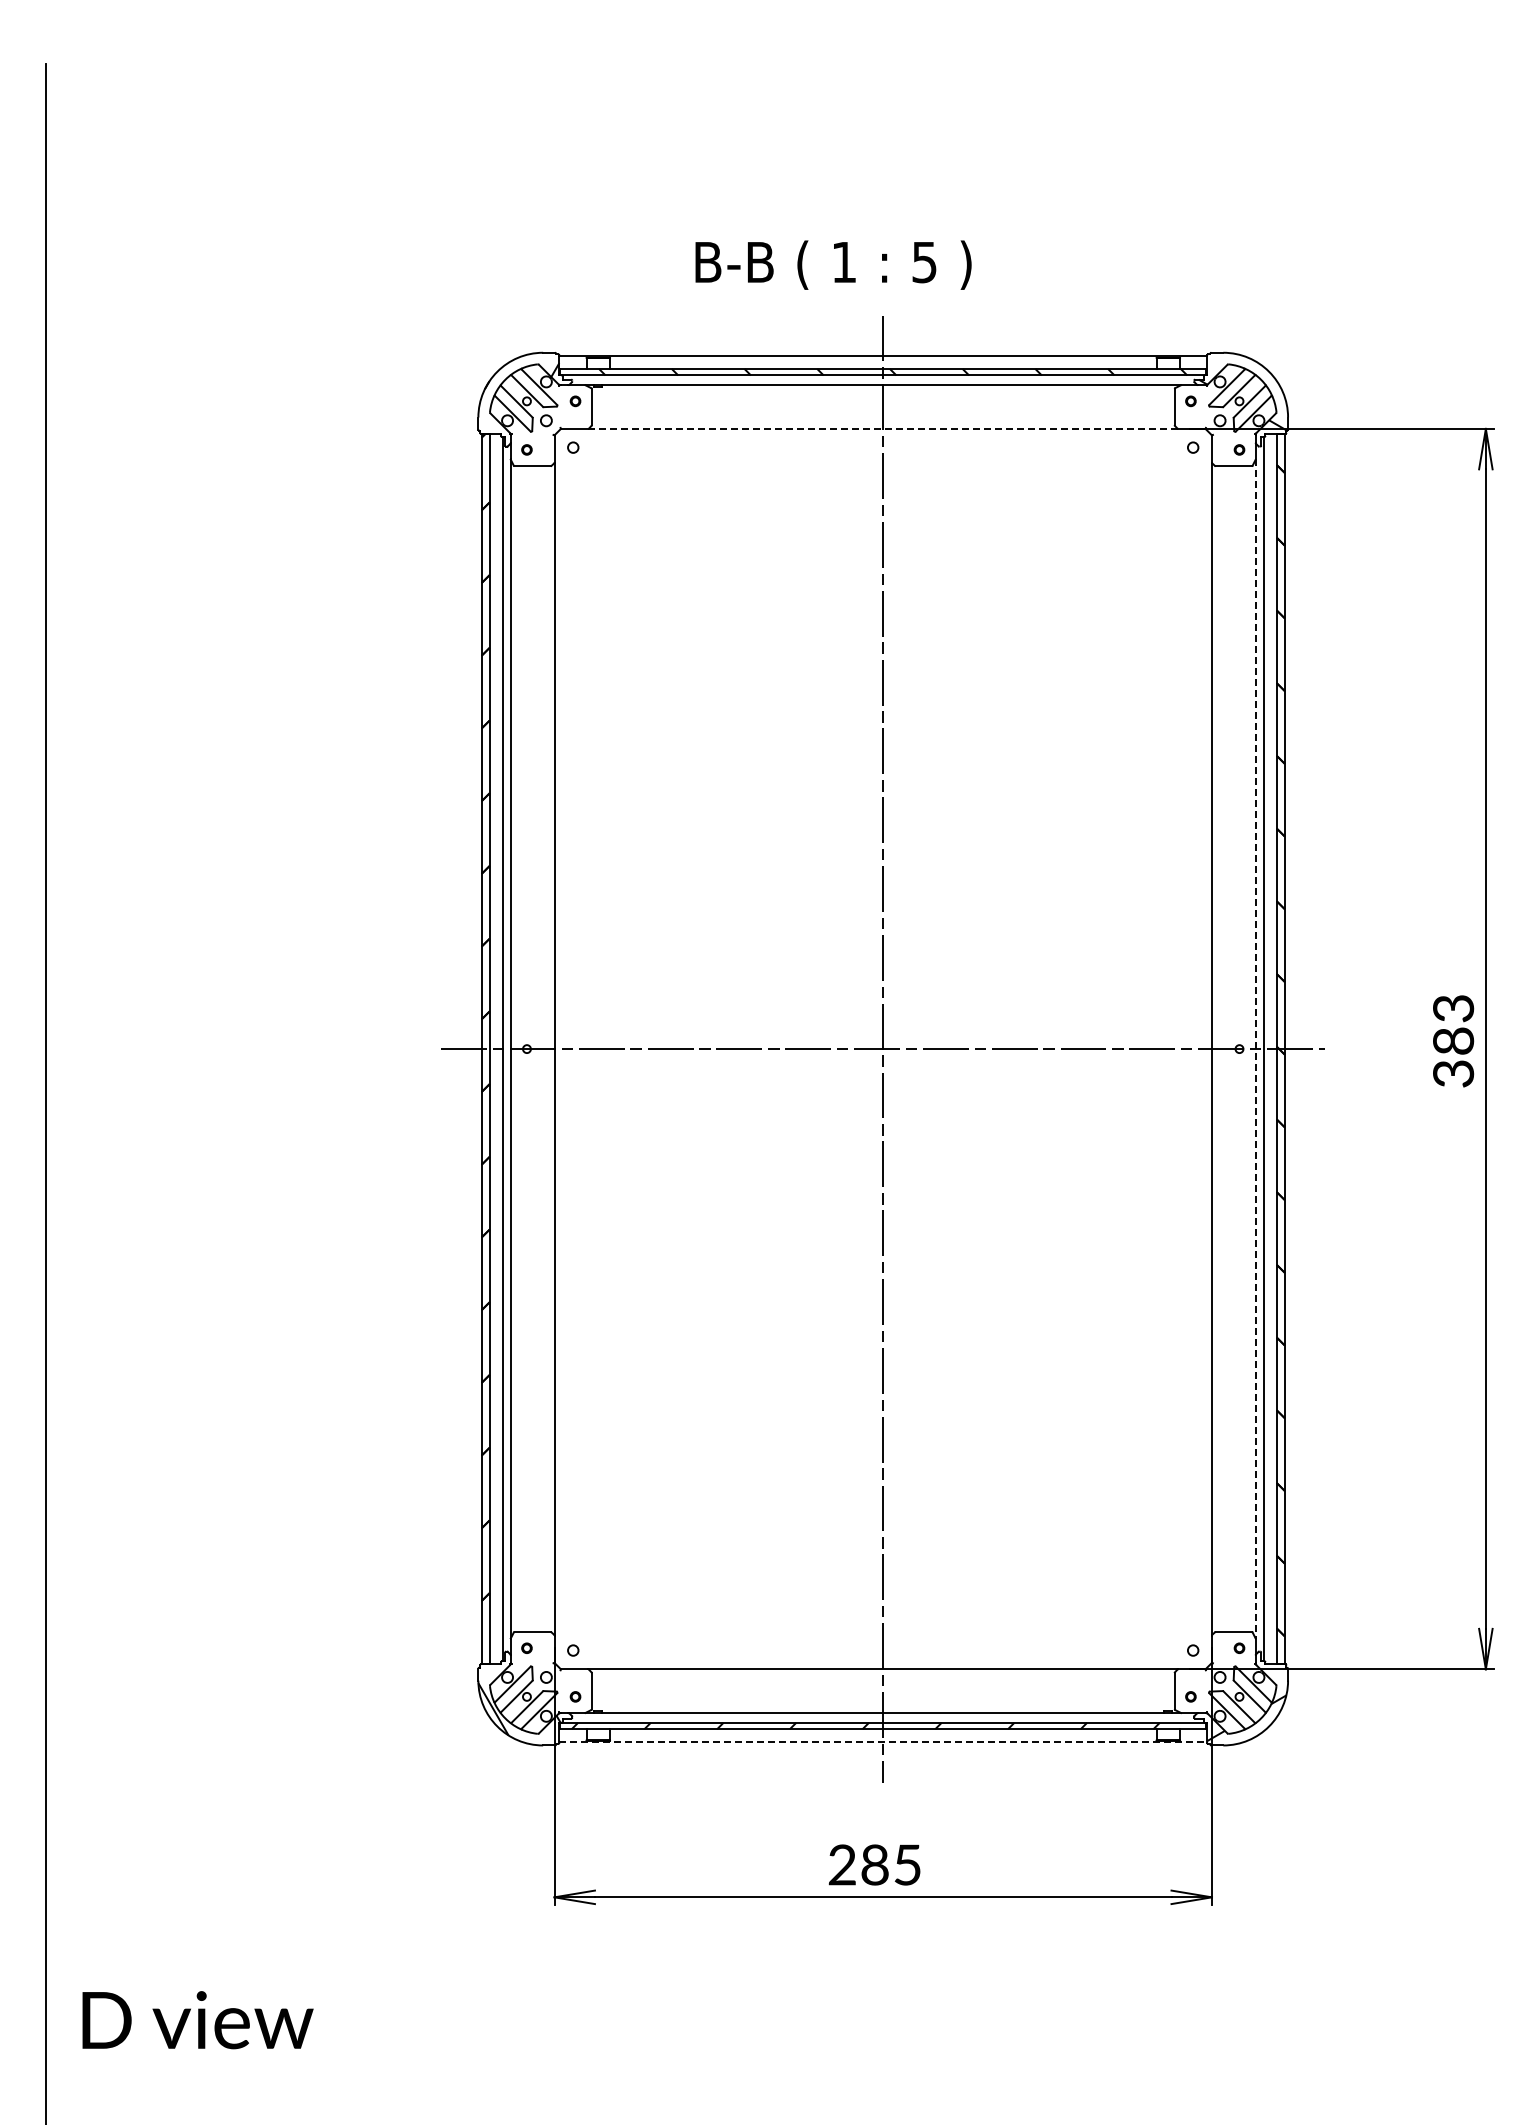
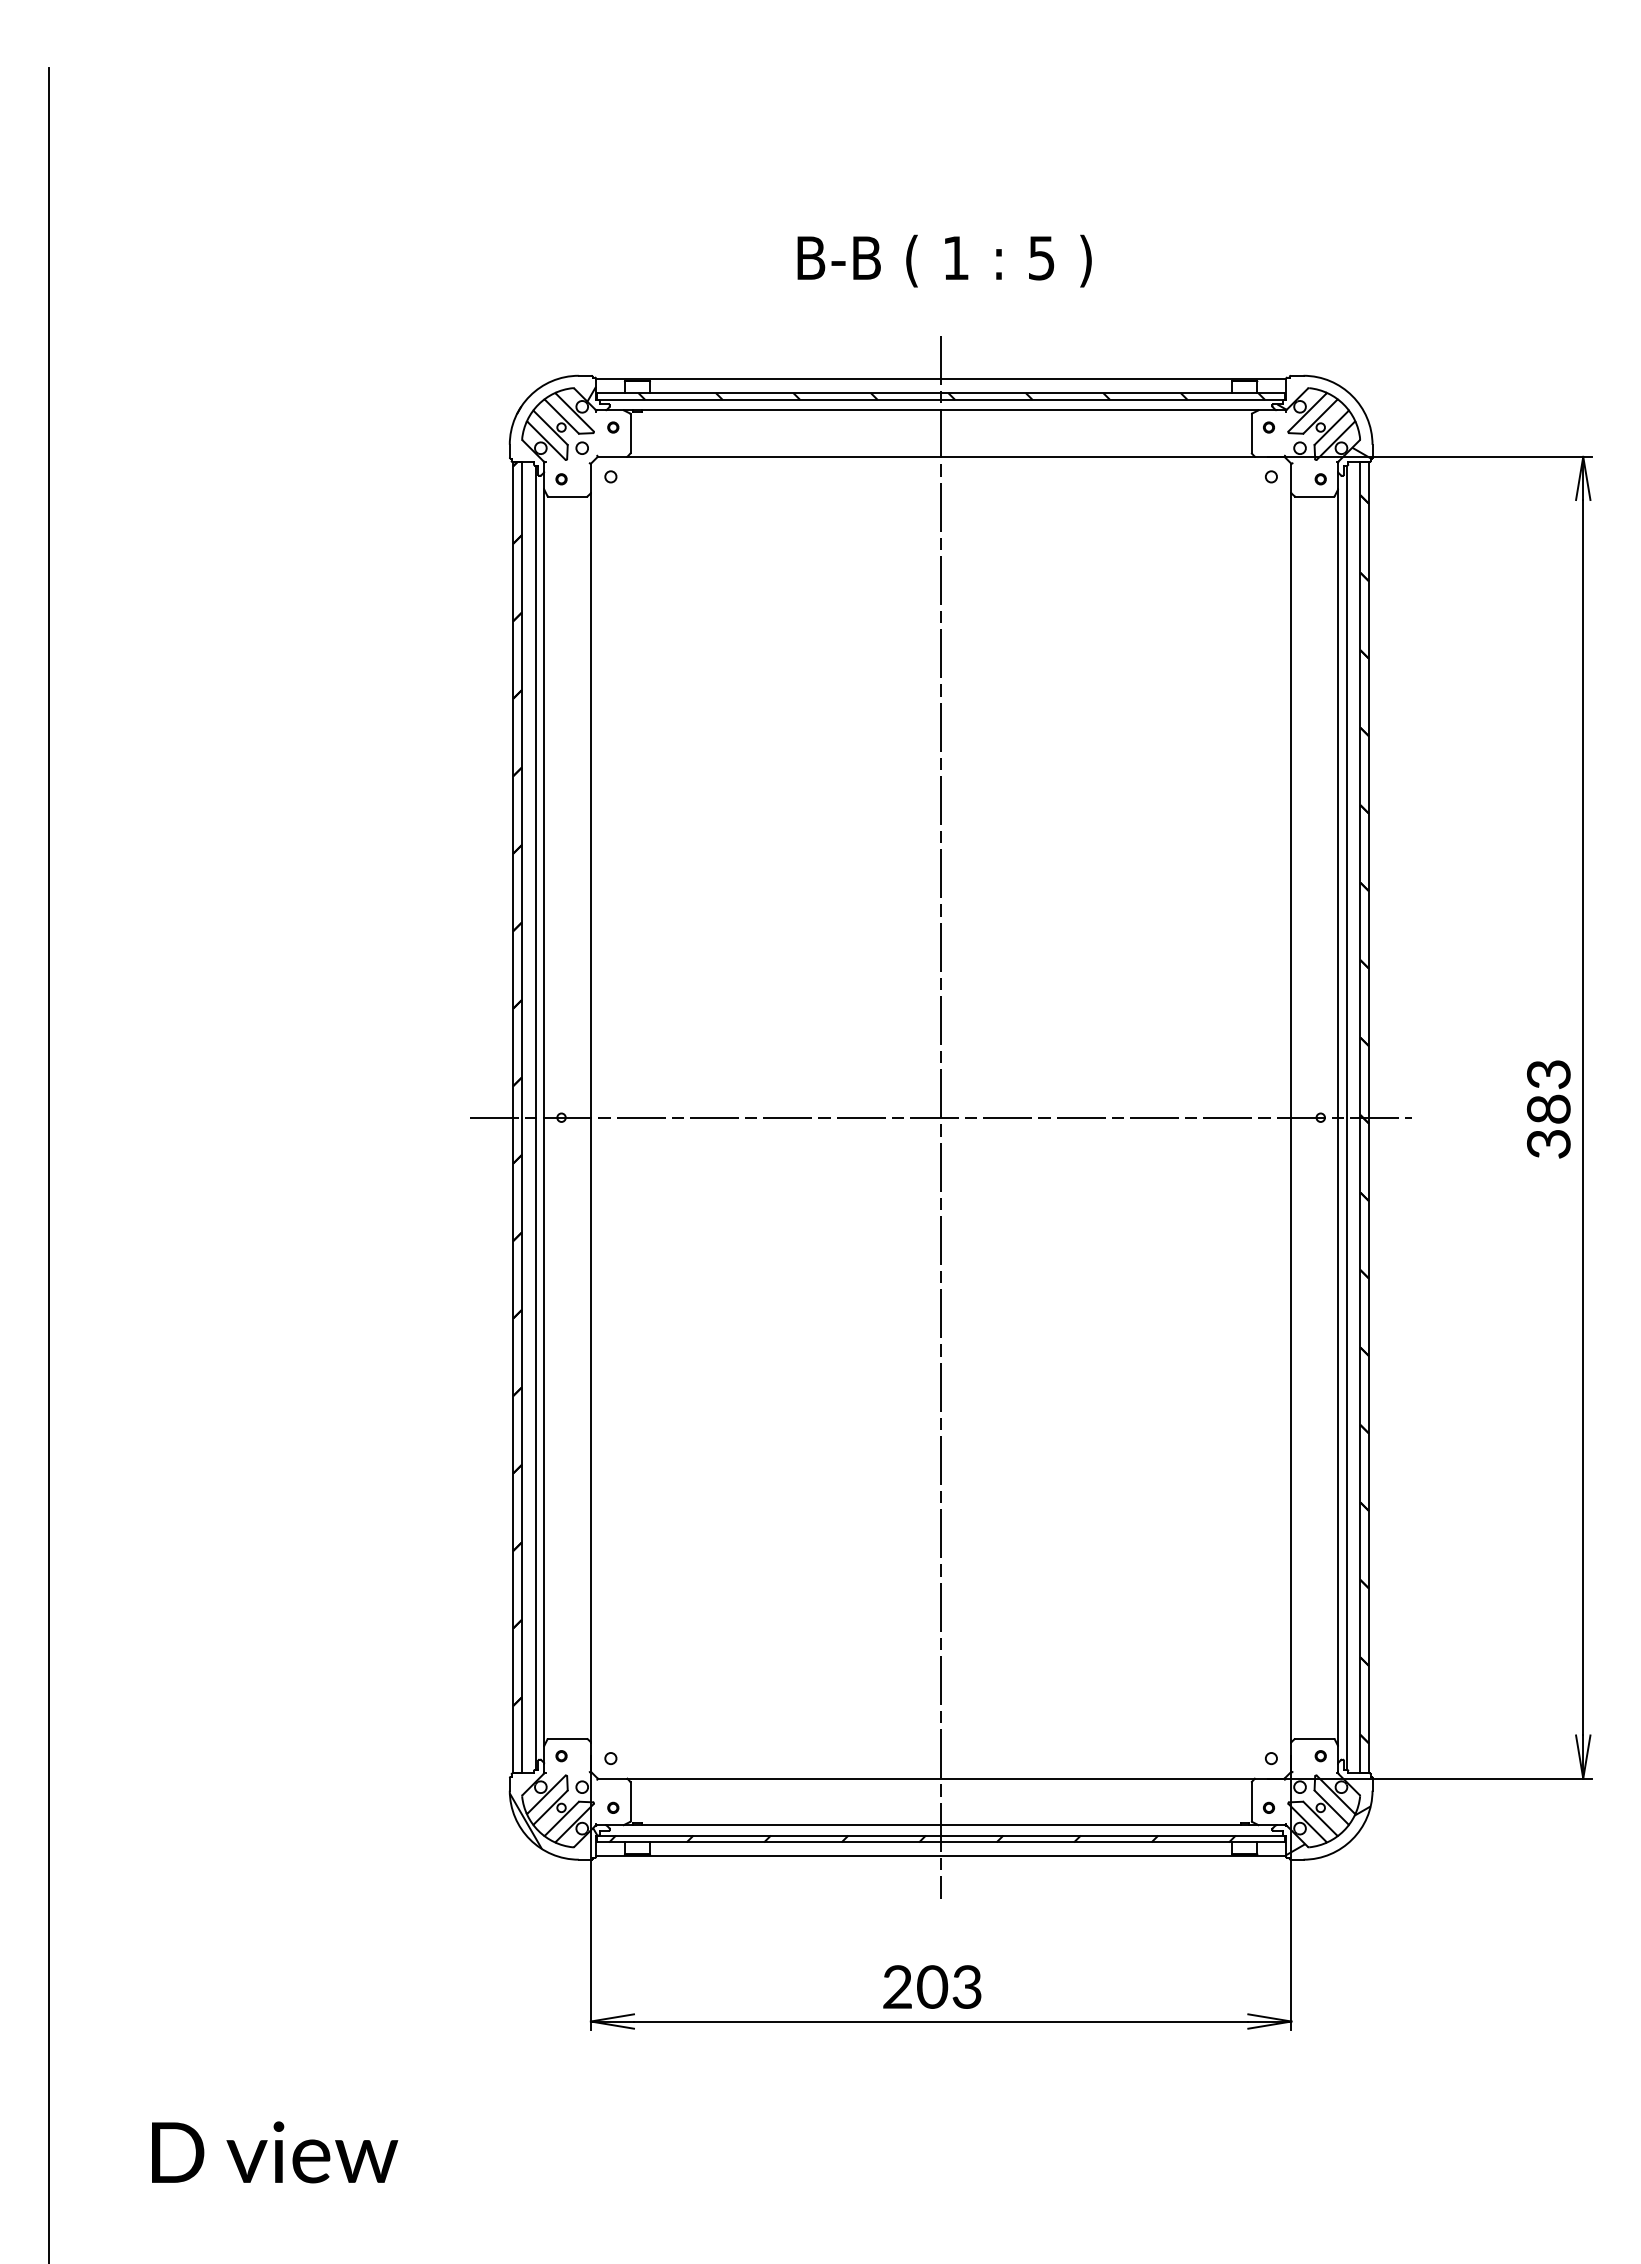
text: (833, 264) -> (944, 260), moved
line: (883, 428) -> (941, 456), dashed -> solid
line: (1255, 1049) -> (1337, 1118), dashed -> solid
line: (883, 1742) -> (941, 1856), dashed -> solid
text: (890, 1864) -> (948, 1986), 285 -> 203
text: (197, 2020) -> (274, 2152), moved

